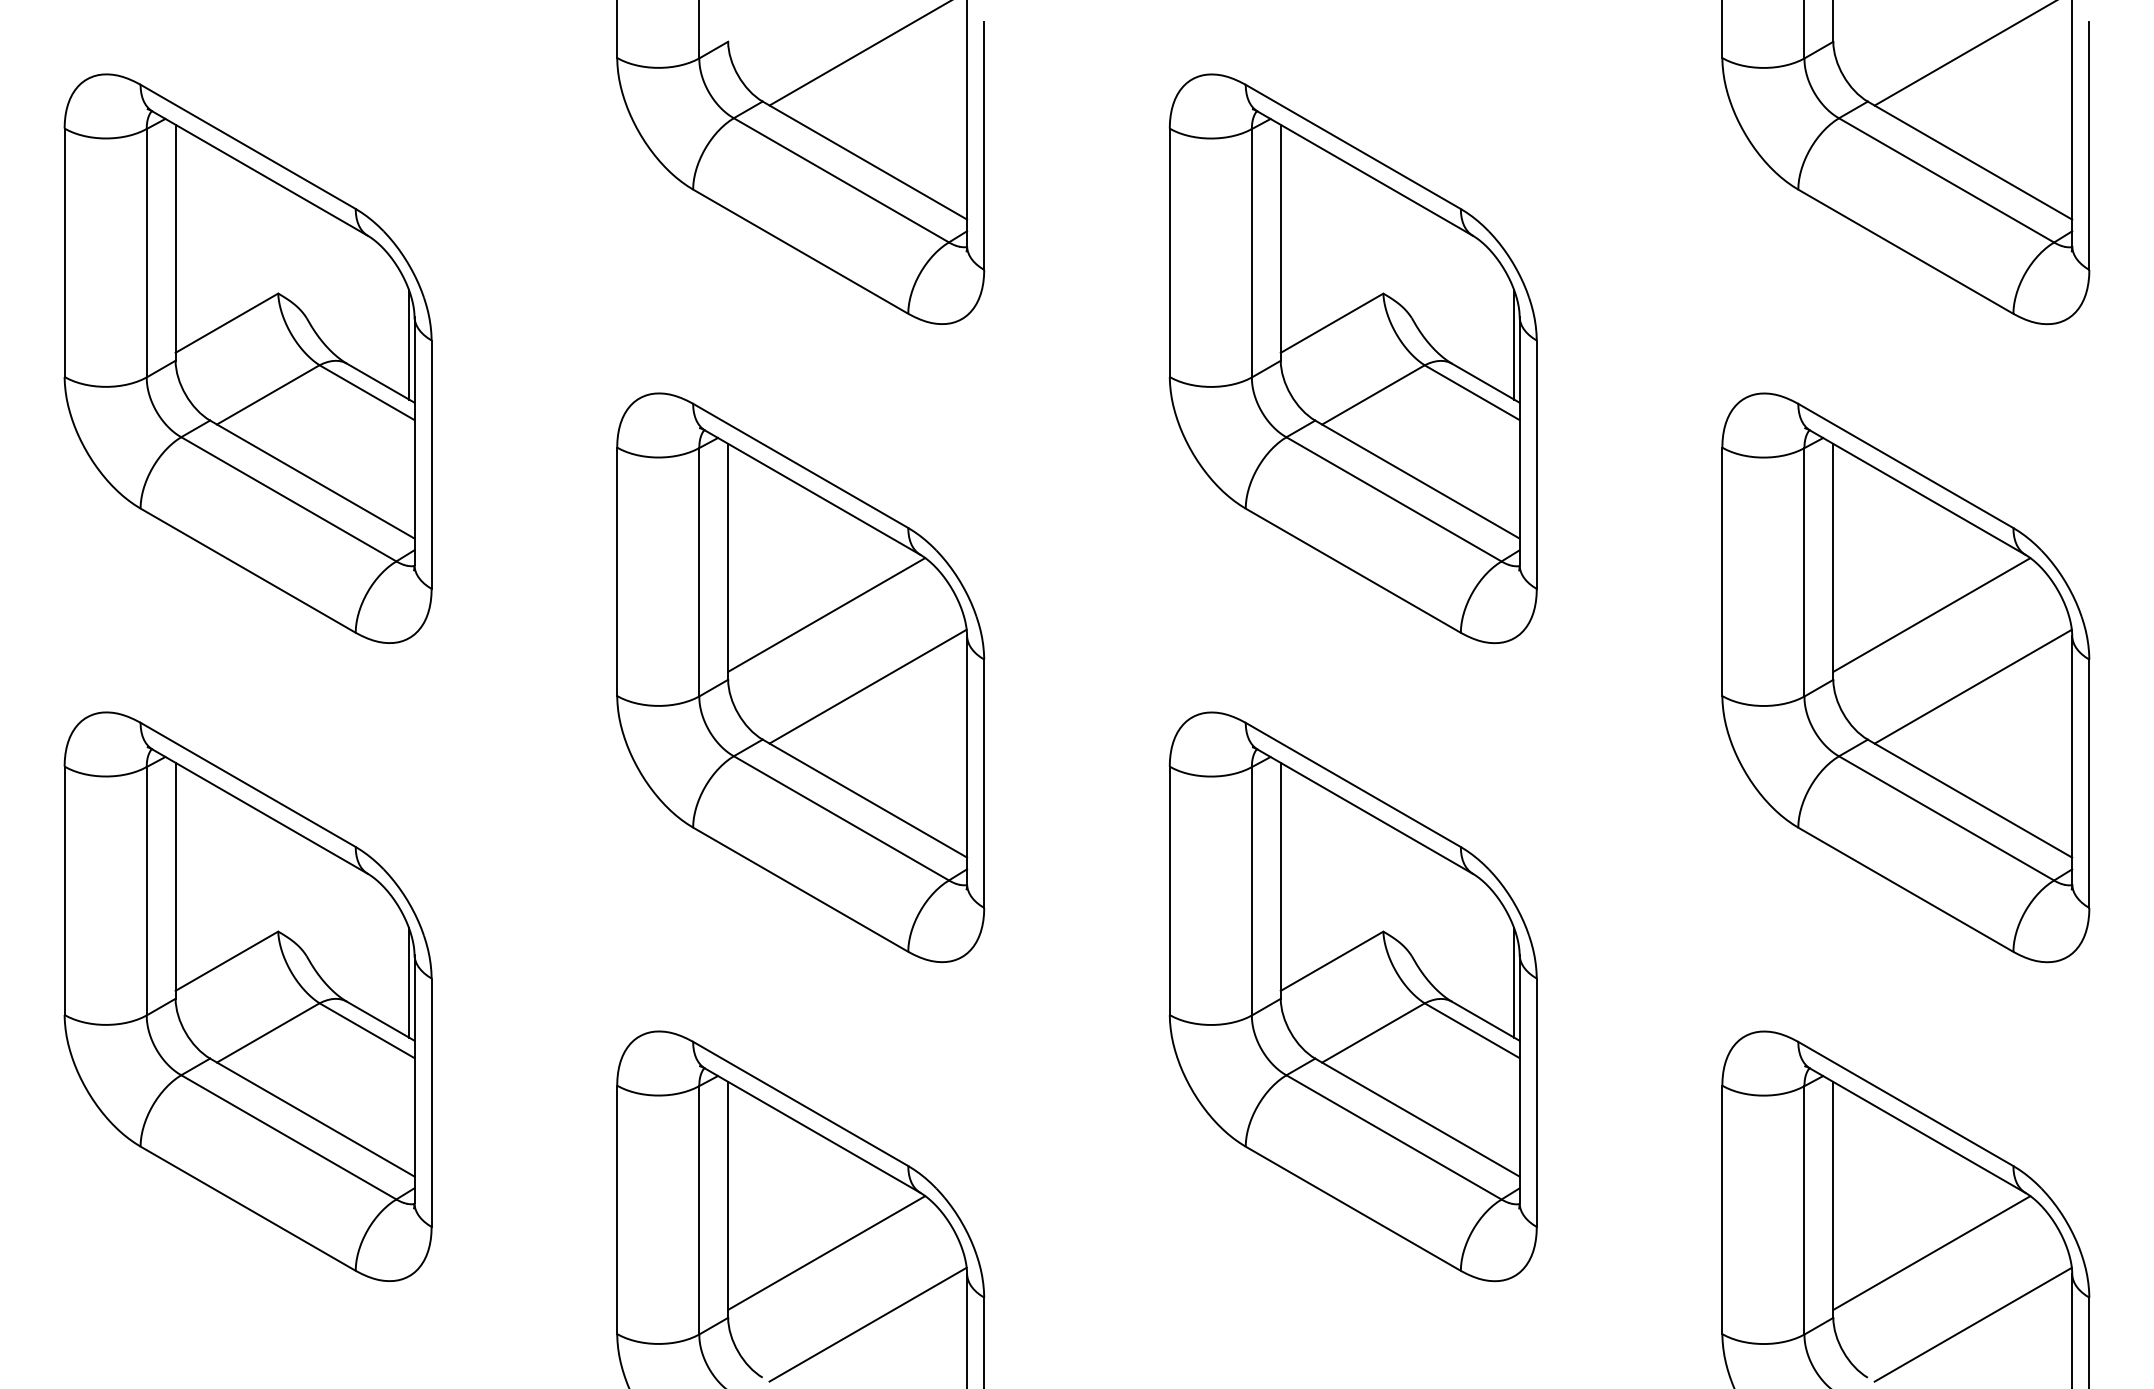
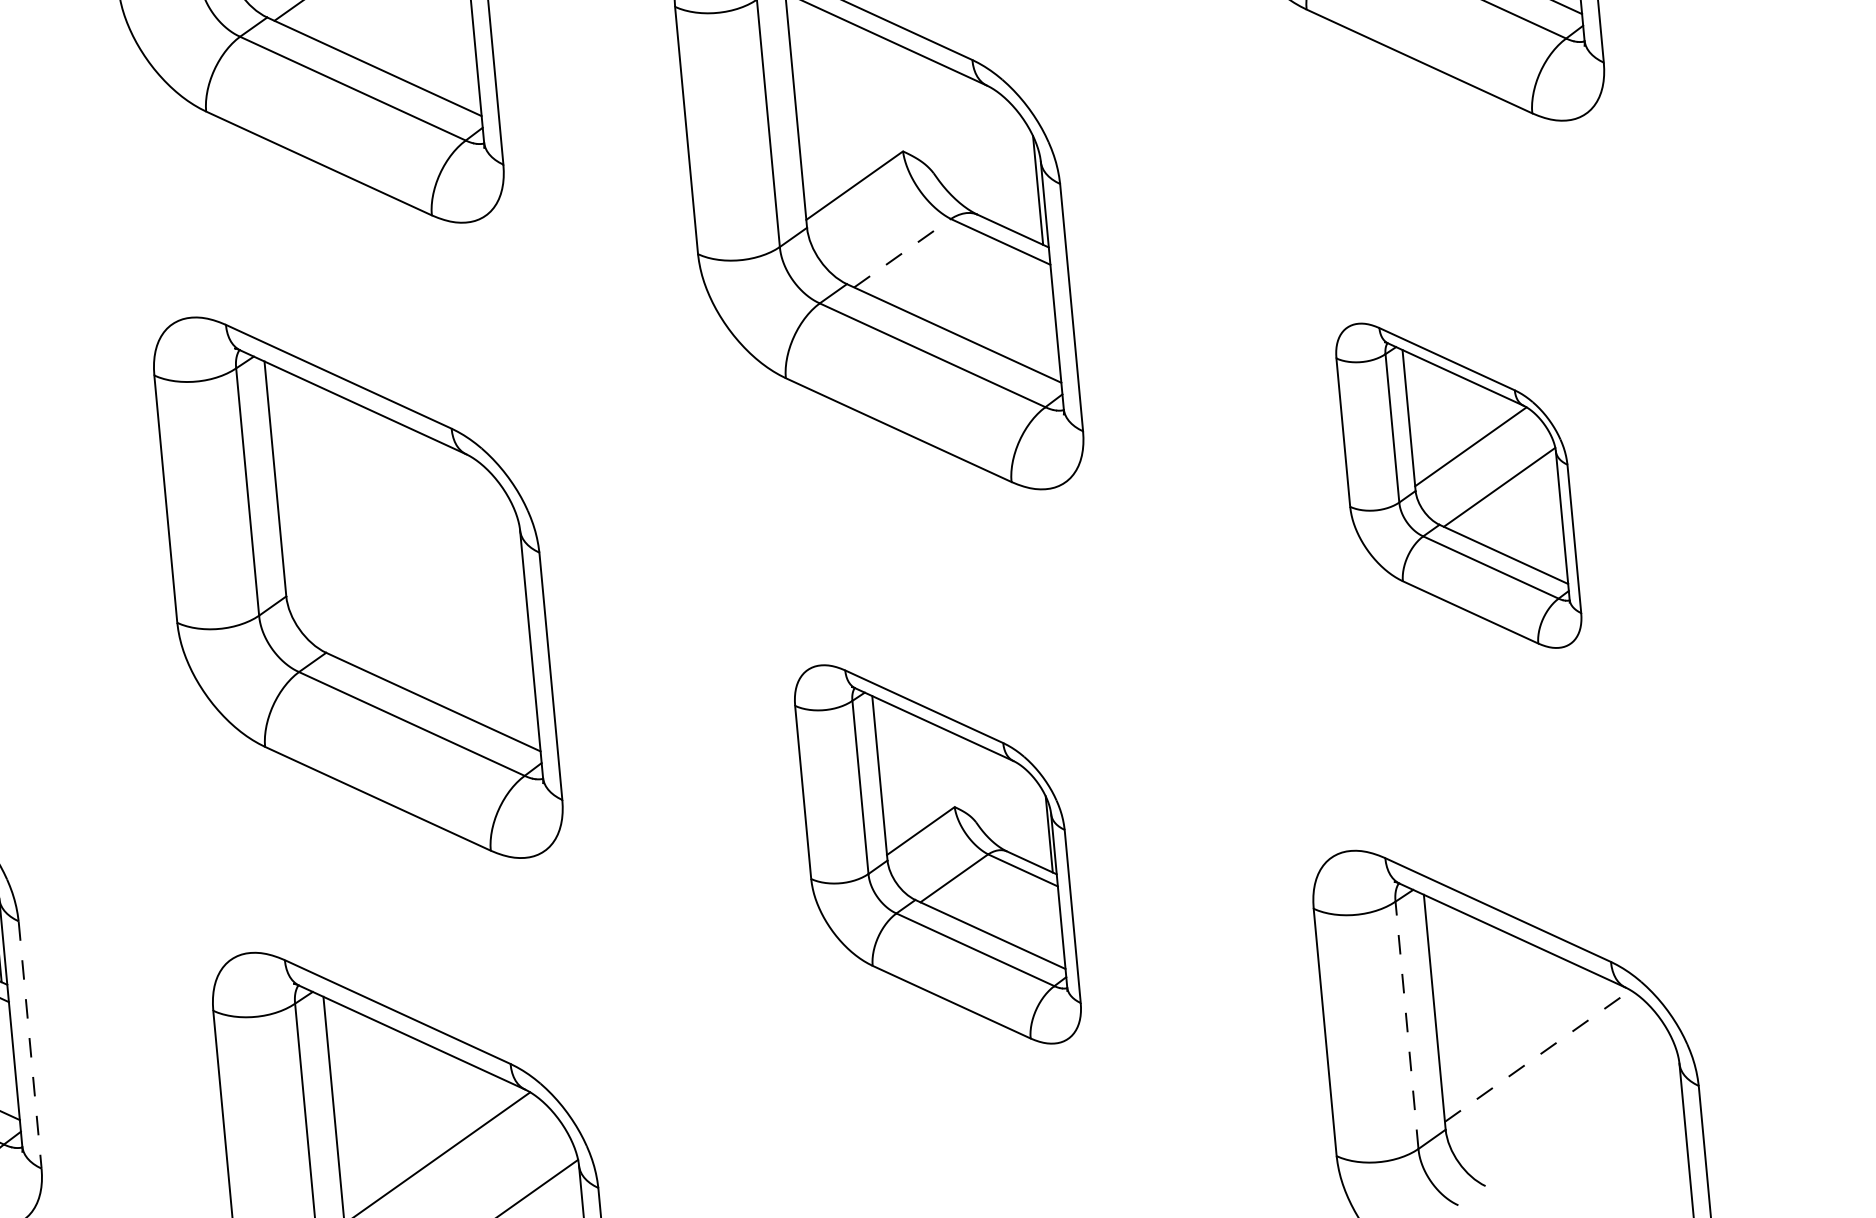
line: (1373, 394) -> (902, 252), solid -> dashed
line: (826, 614) -> (378, 522), removed
part: (1905, 677) -> (1458, 485), size x0.6
line: (867, 686) -> (425, 590), removed
part: (1352, 996) -> (937, 854), size x0.7
line: (431, 1103) -> (30, 1045), solid -> dashed
line: (1804, 1209) -> (1406, 1024), solid -> dashed
line: (1931, 1253) -> (1537, 1056), solid -> dashed
line: (1972, 1324) -> (1584, 1123), removed

